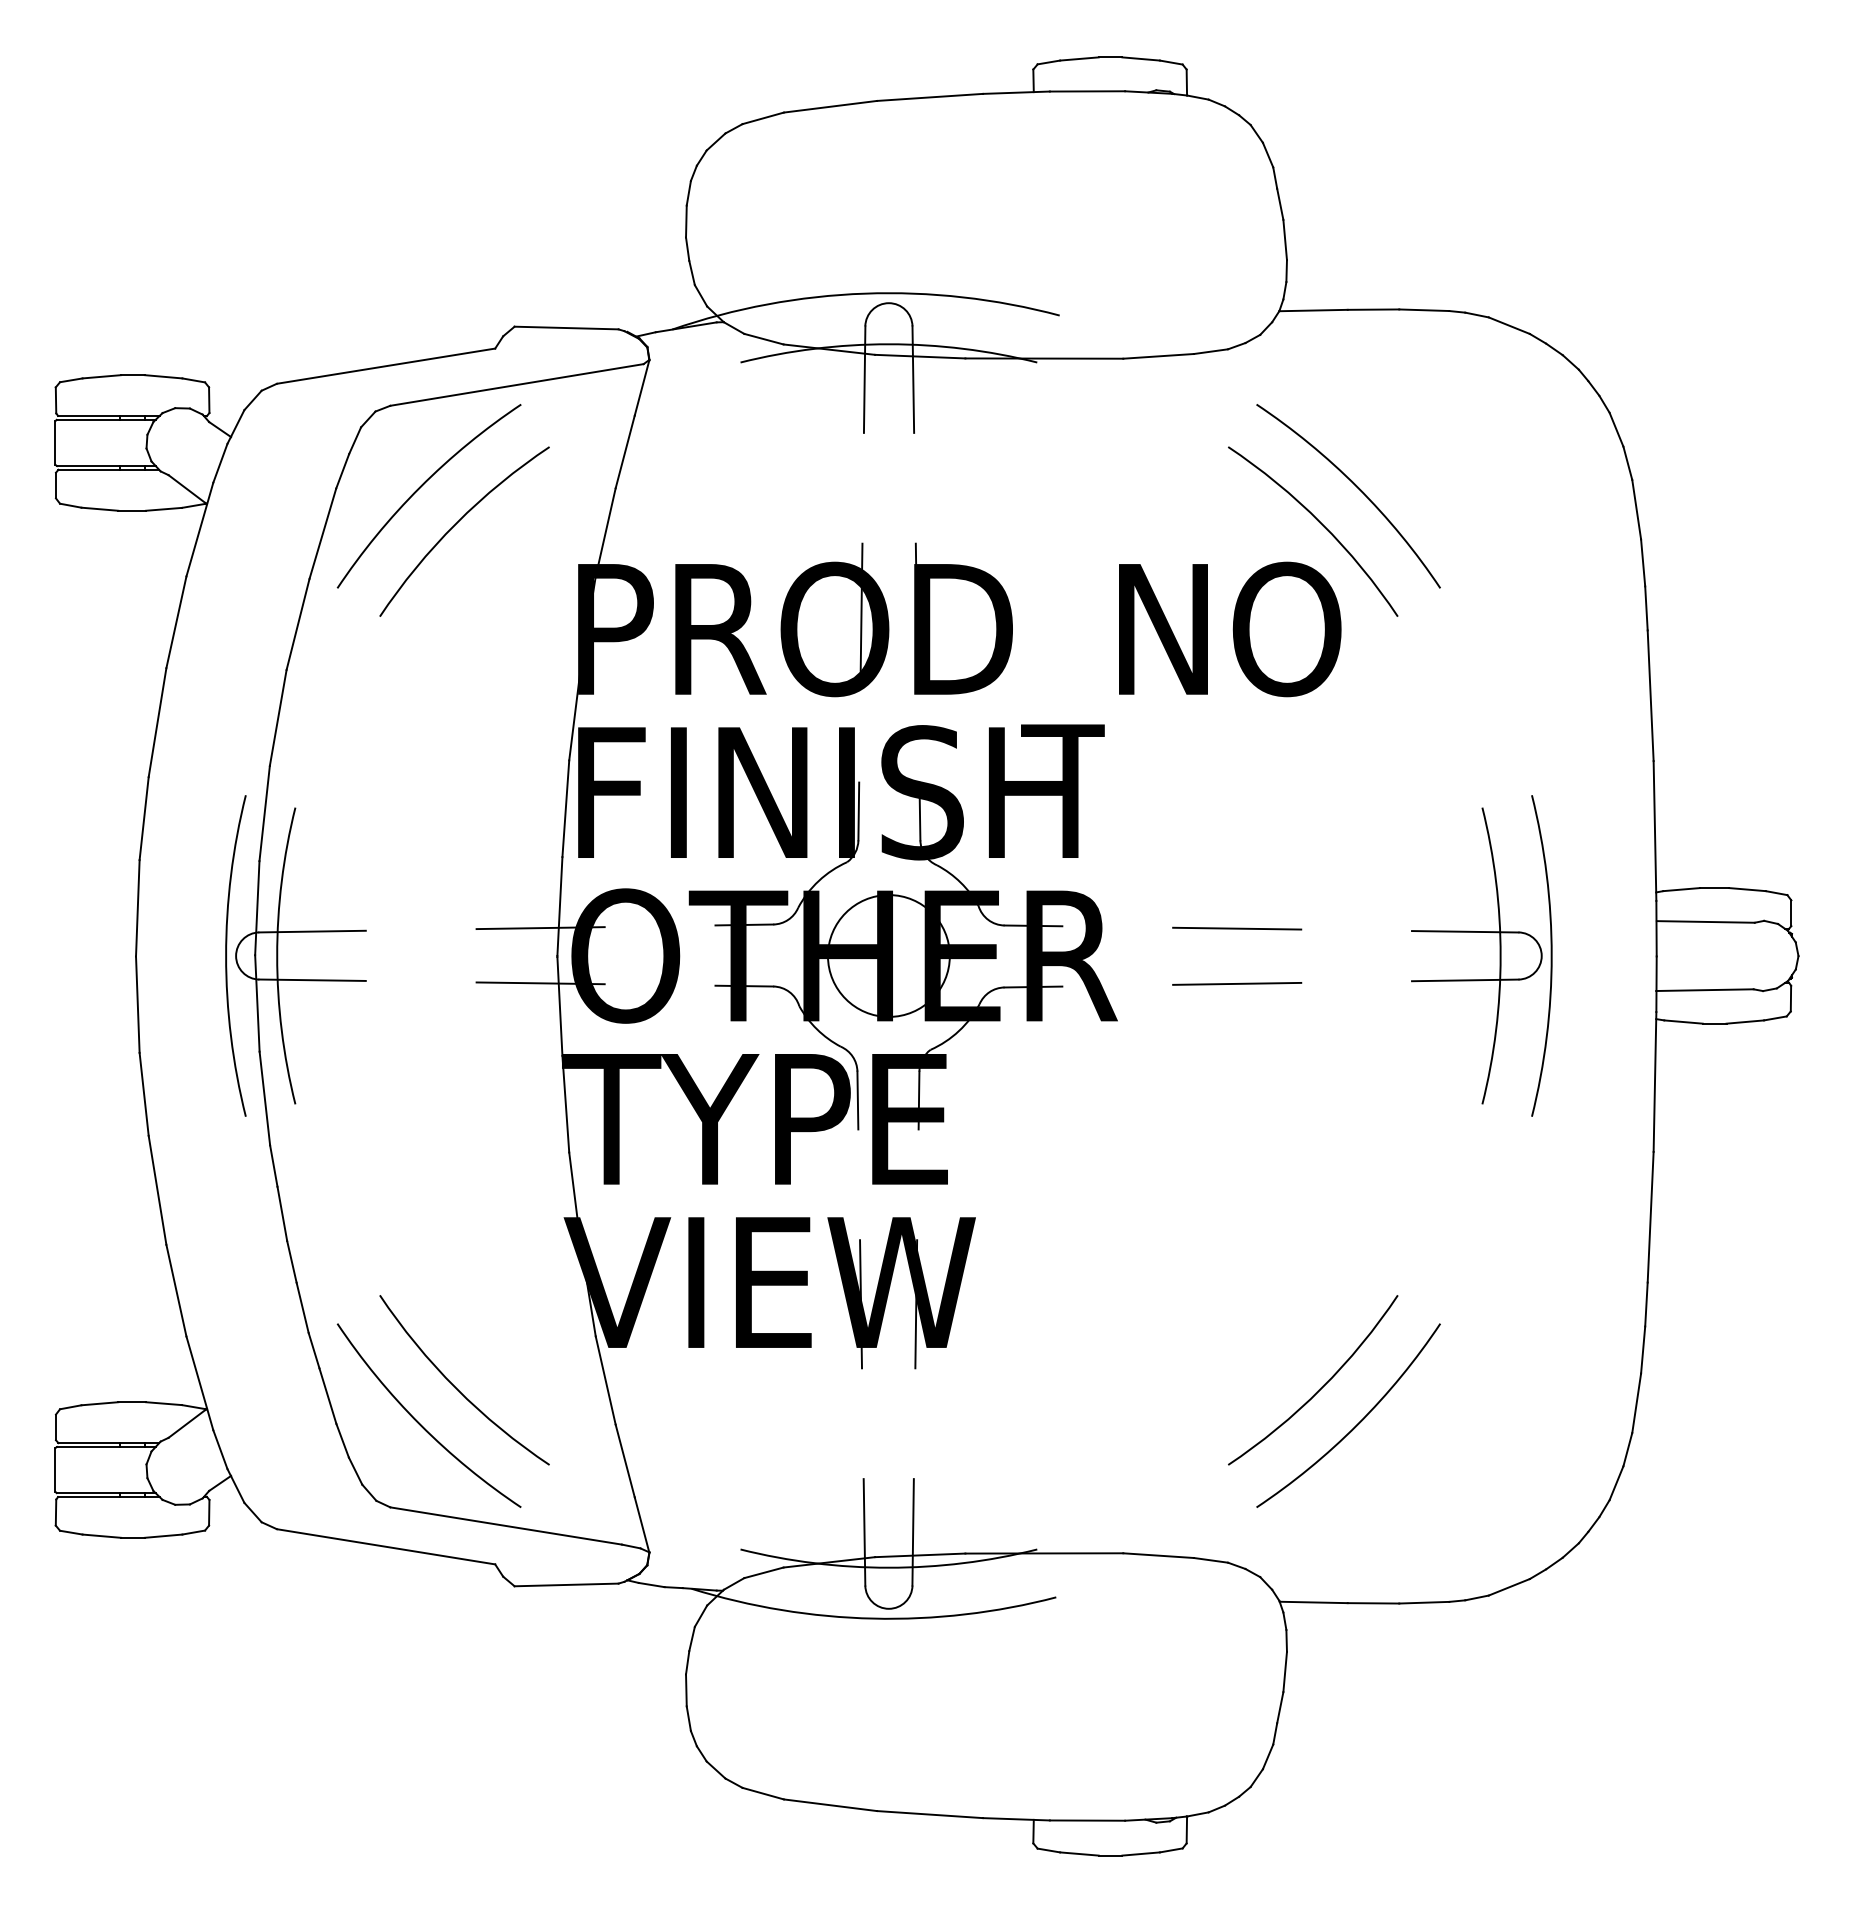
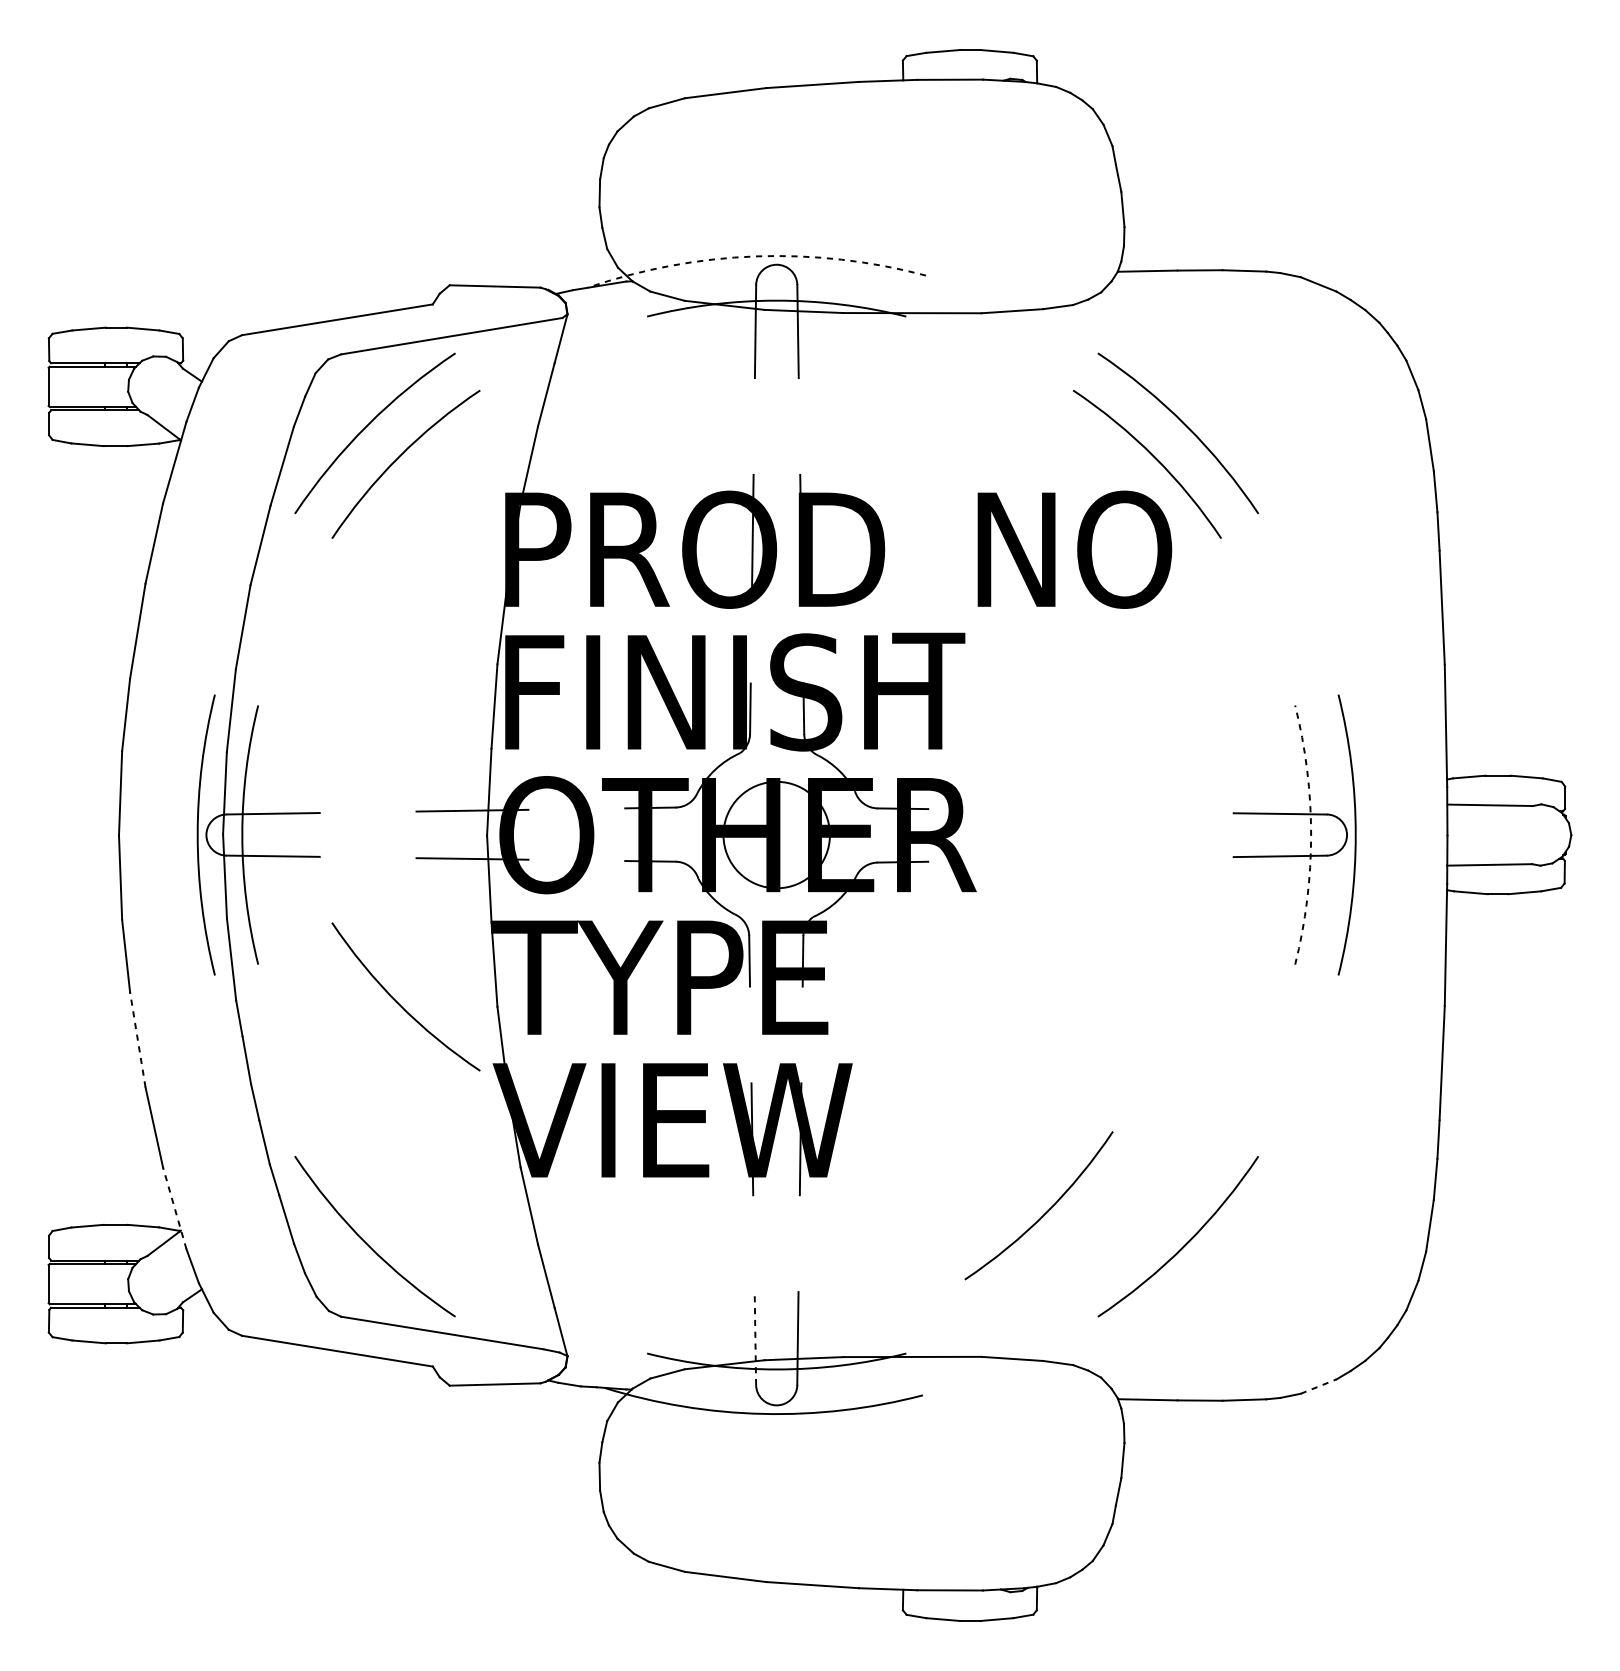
arc: (864, 293) -> (755, 256), solid -> dashed
line: (1237, 928) -> (1081, 811), removed
arc: (1500, 956) -> (1311, 835), solid -> dashed
line: (1237, 983) -> (1081, 859), removed
line: (157, 1189) -> (137, 1039), solid -> dashed
line: (199, 1383) -> (174, 1208), solid -> dashed
arc: (456, 1387) -> (398, 1003), moved
arc: (1321, 1387) -> (1046, 1212), moved
line: (864, 1531) -> (755, 1337), solid -> dashed
line: (1509, 1587) -> (1318, 1386), solid -> dashed

